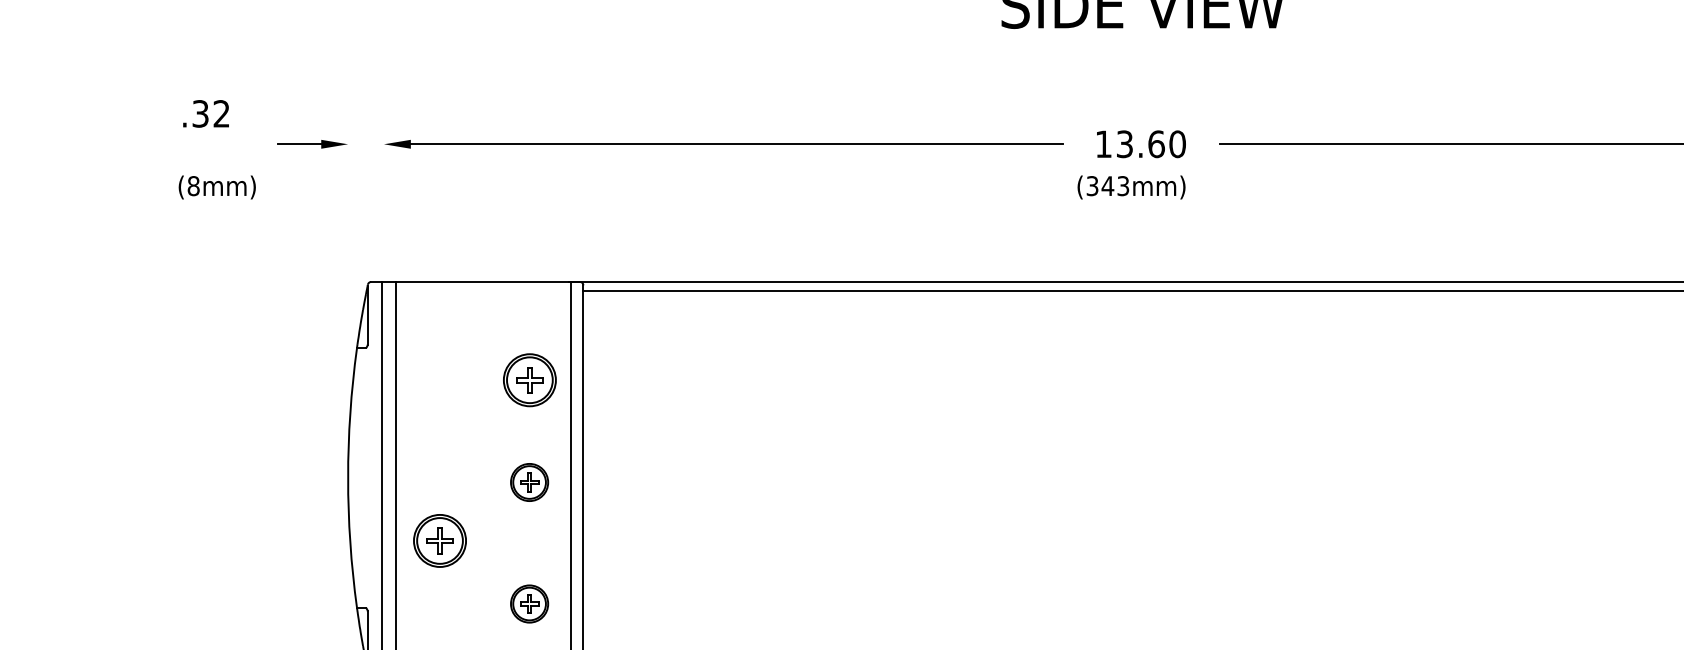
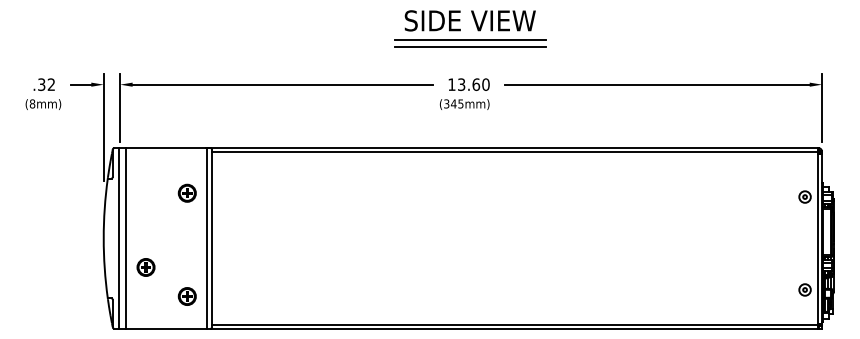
line: (1141, 48) -> (469, 40), added
line: (1141, 61) -> (469, 46), added
text: (204, 113) -> (43, 84), moved
text: (1122, 182) -> (460, 102), (343mm) -> (345mm)
line: (384, 193) -> (120, 107), added
line: (347, 235) -> (103, 126), added
part: (527, 378) -> (186, 192), size x0.71
part: (527, 482) -> (186, 240), removed
part: (438, 541) -> (145, 267), size x0.71

